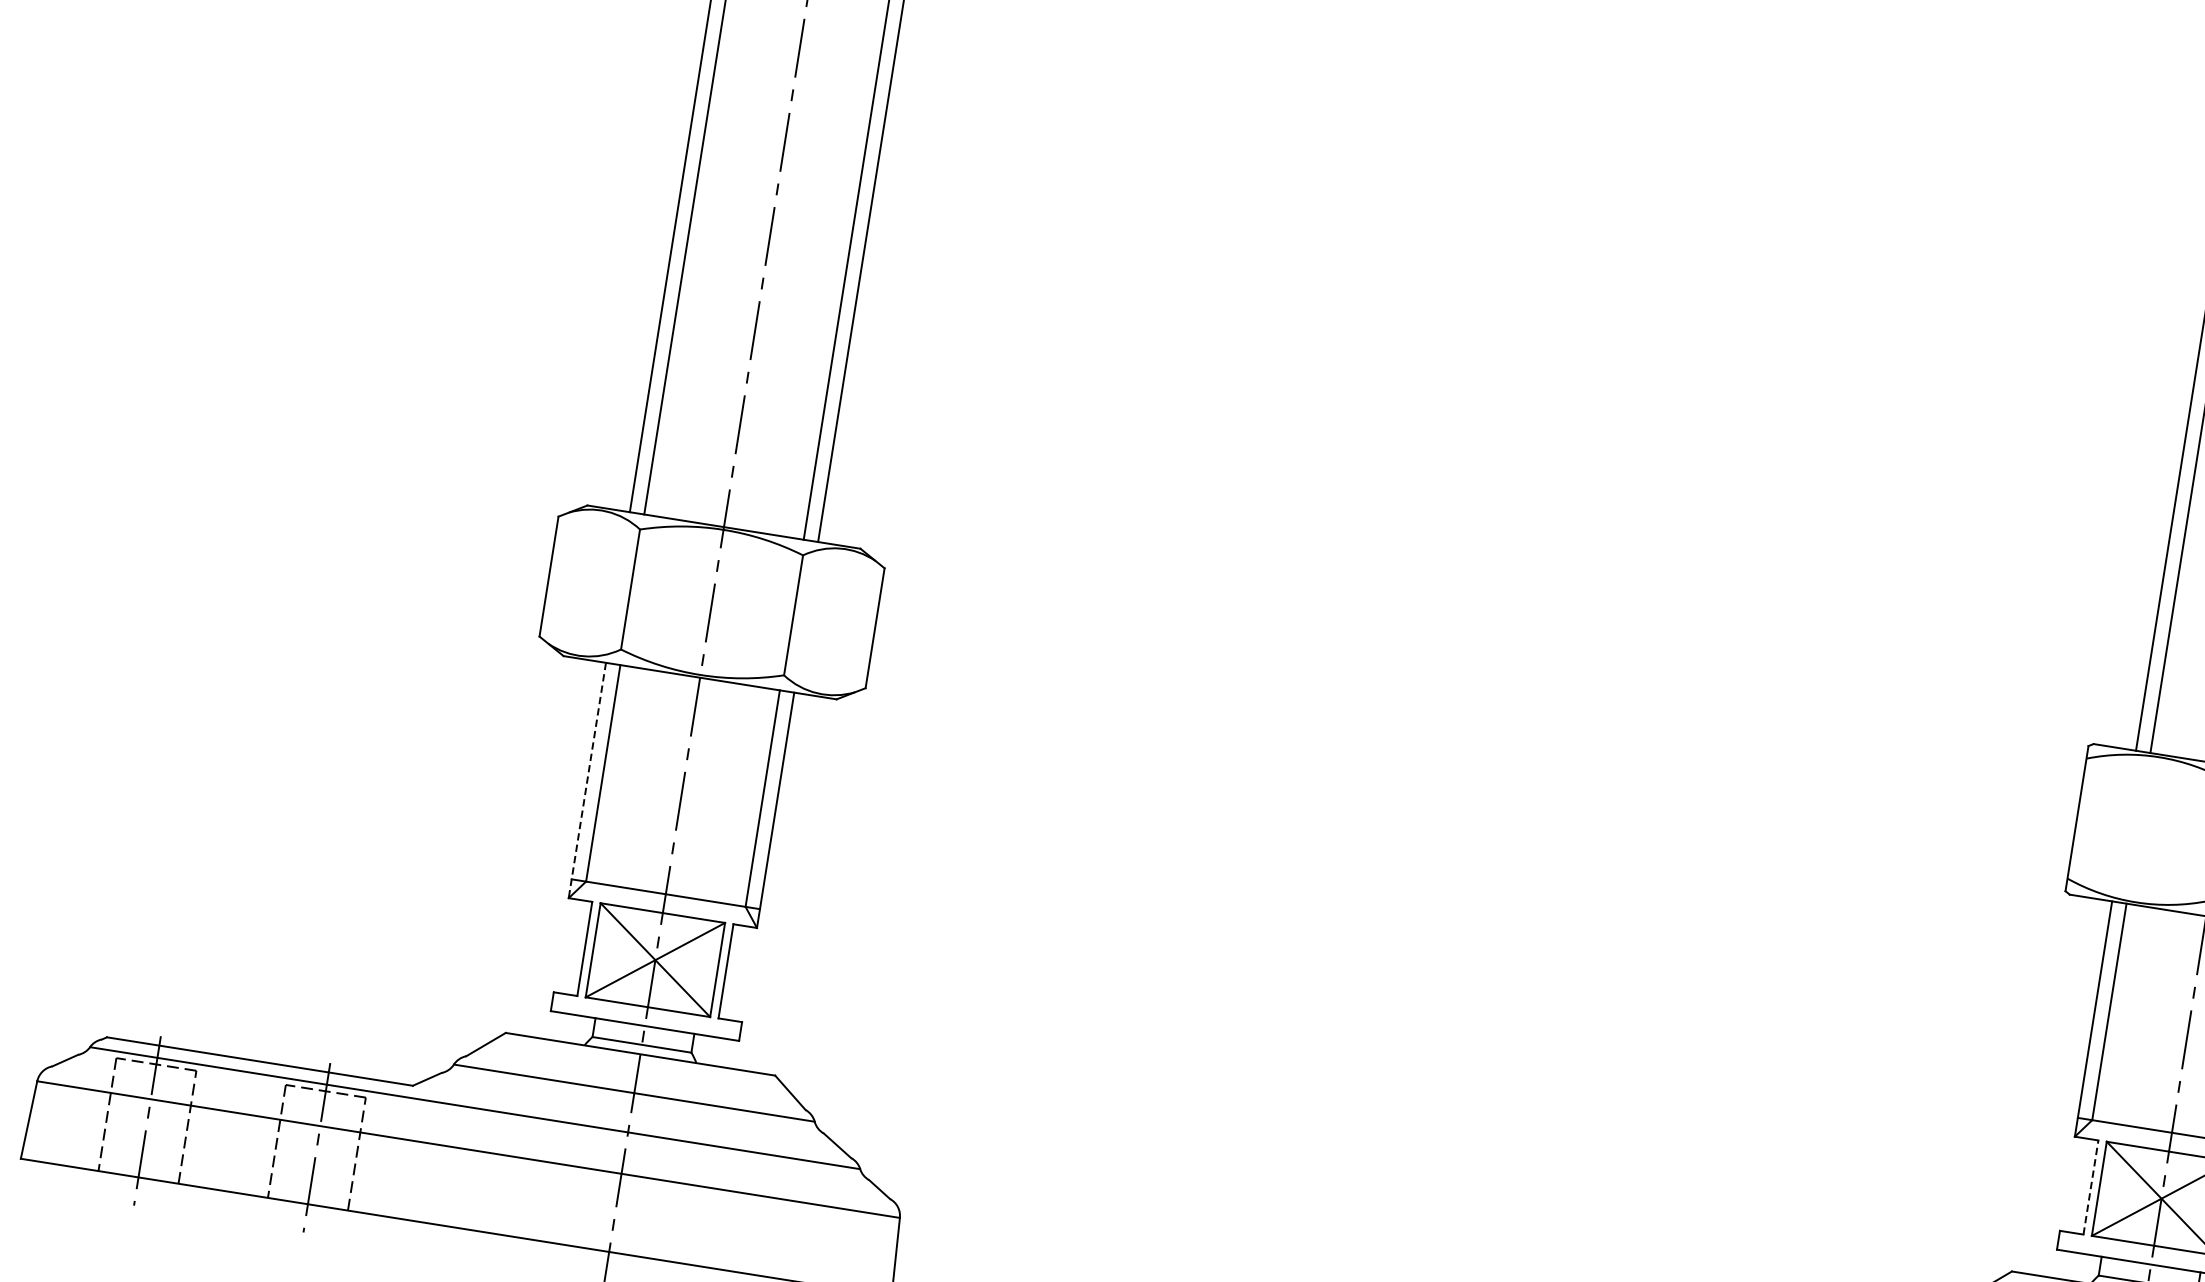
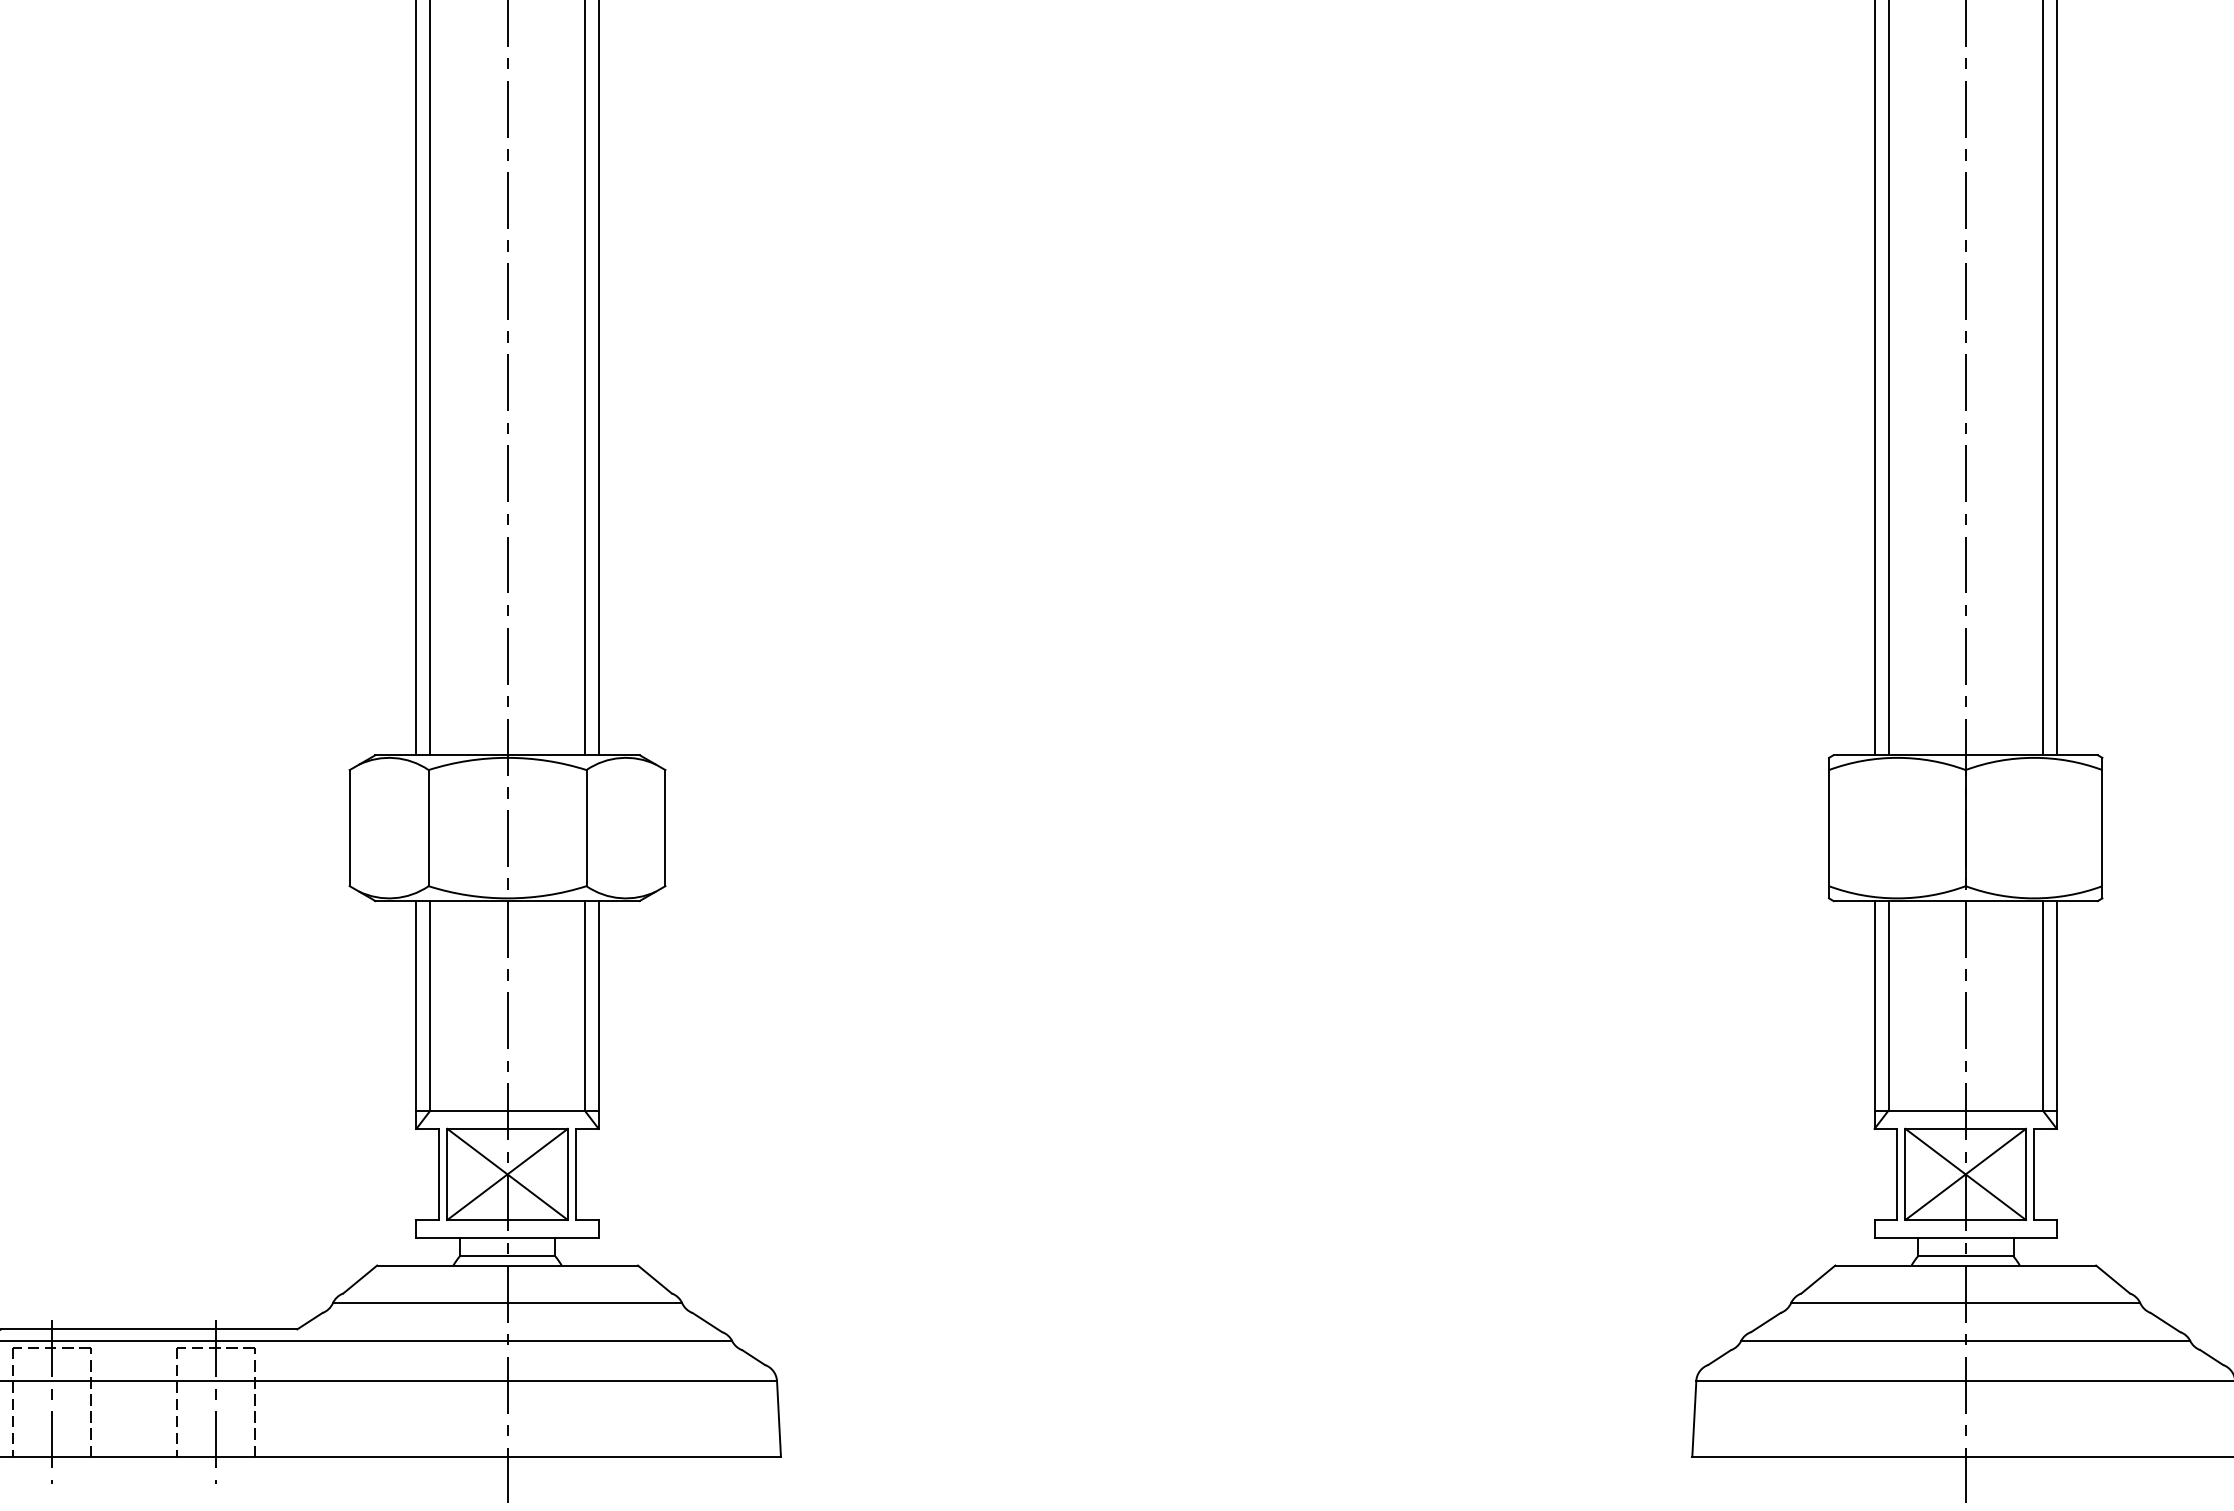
line: (587, 780) -> (416, 1014), dashed -> solid
line: (2091, 1187) -> (1897, 1174), dashed -> solid

